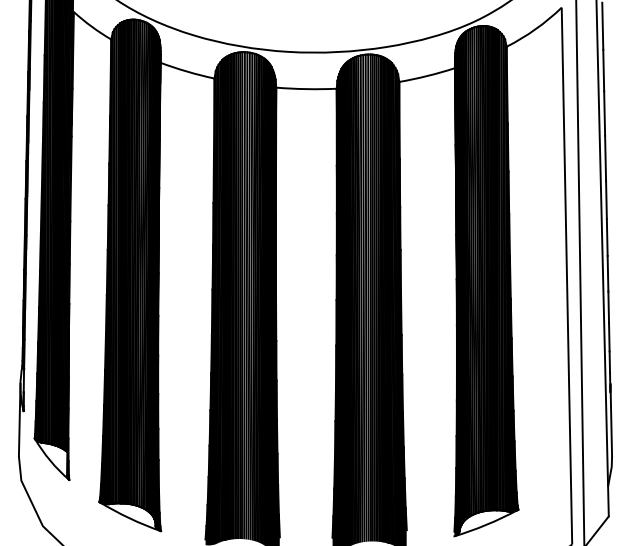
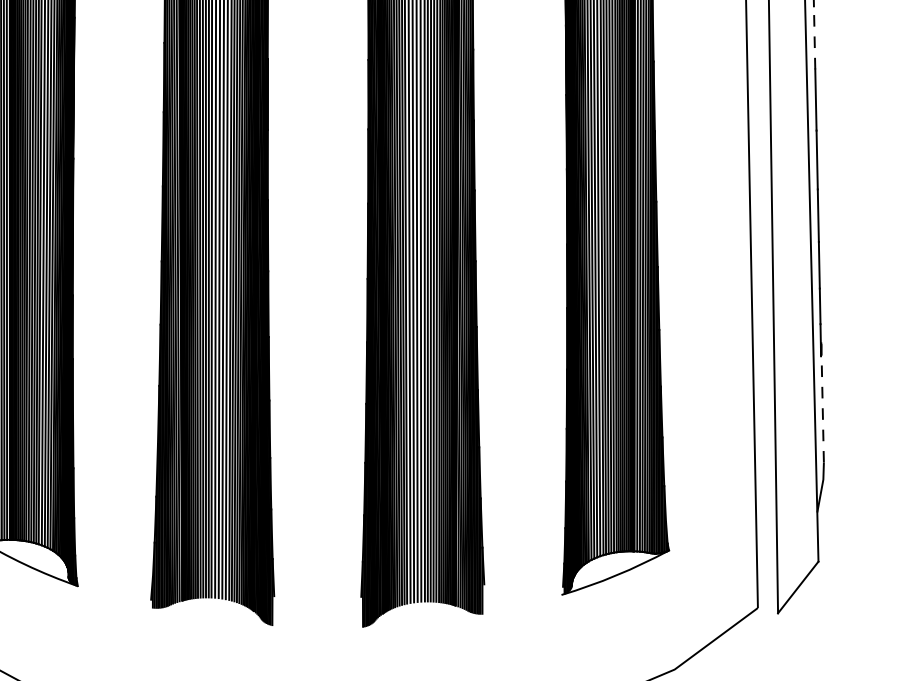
line: (606, 199) -> (814, 37), solid -> dashed
line: (611, 419) -> (822, 401), solid -> dashed

